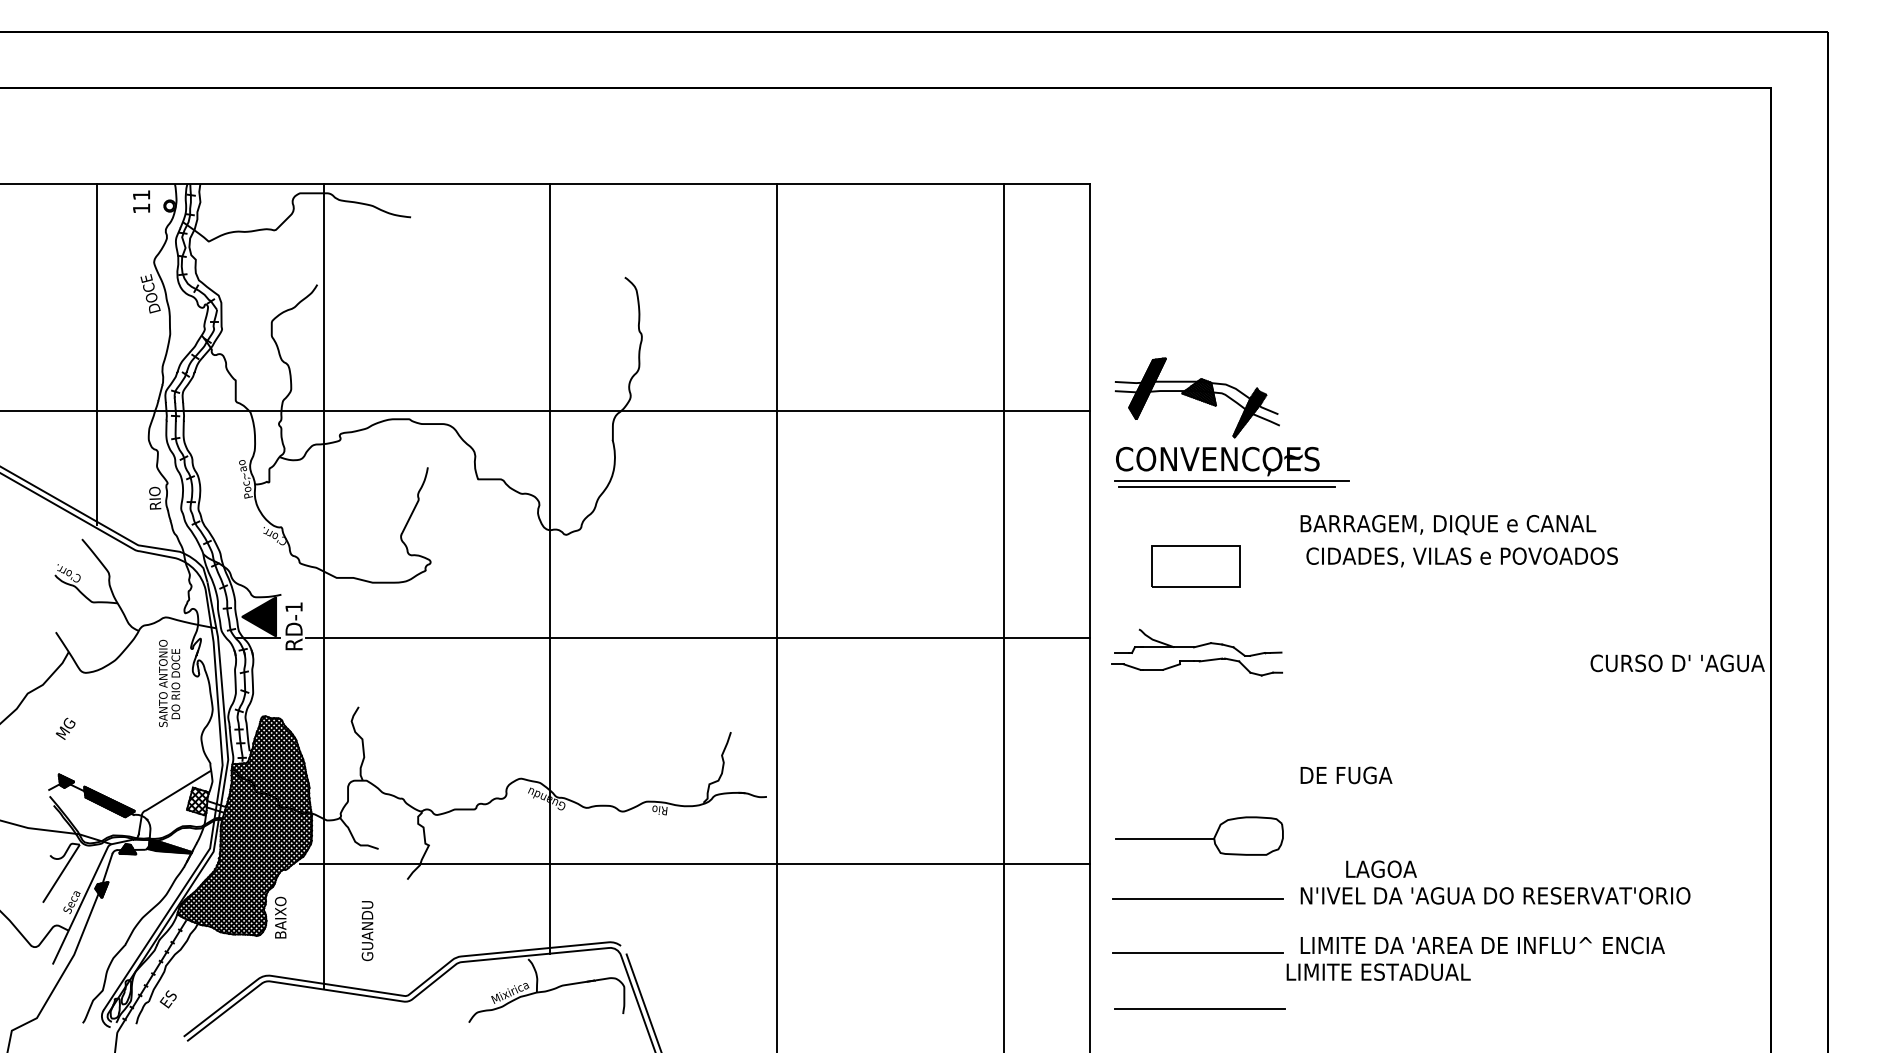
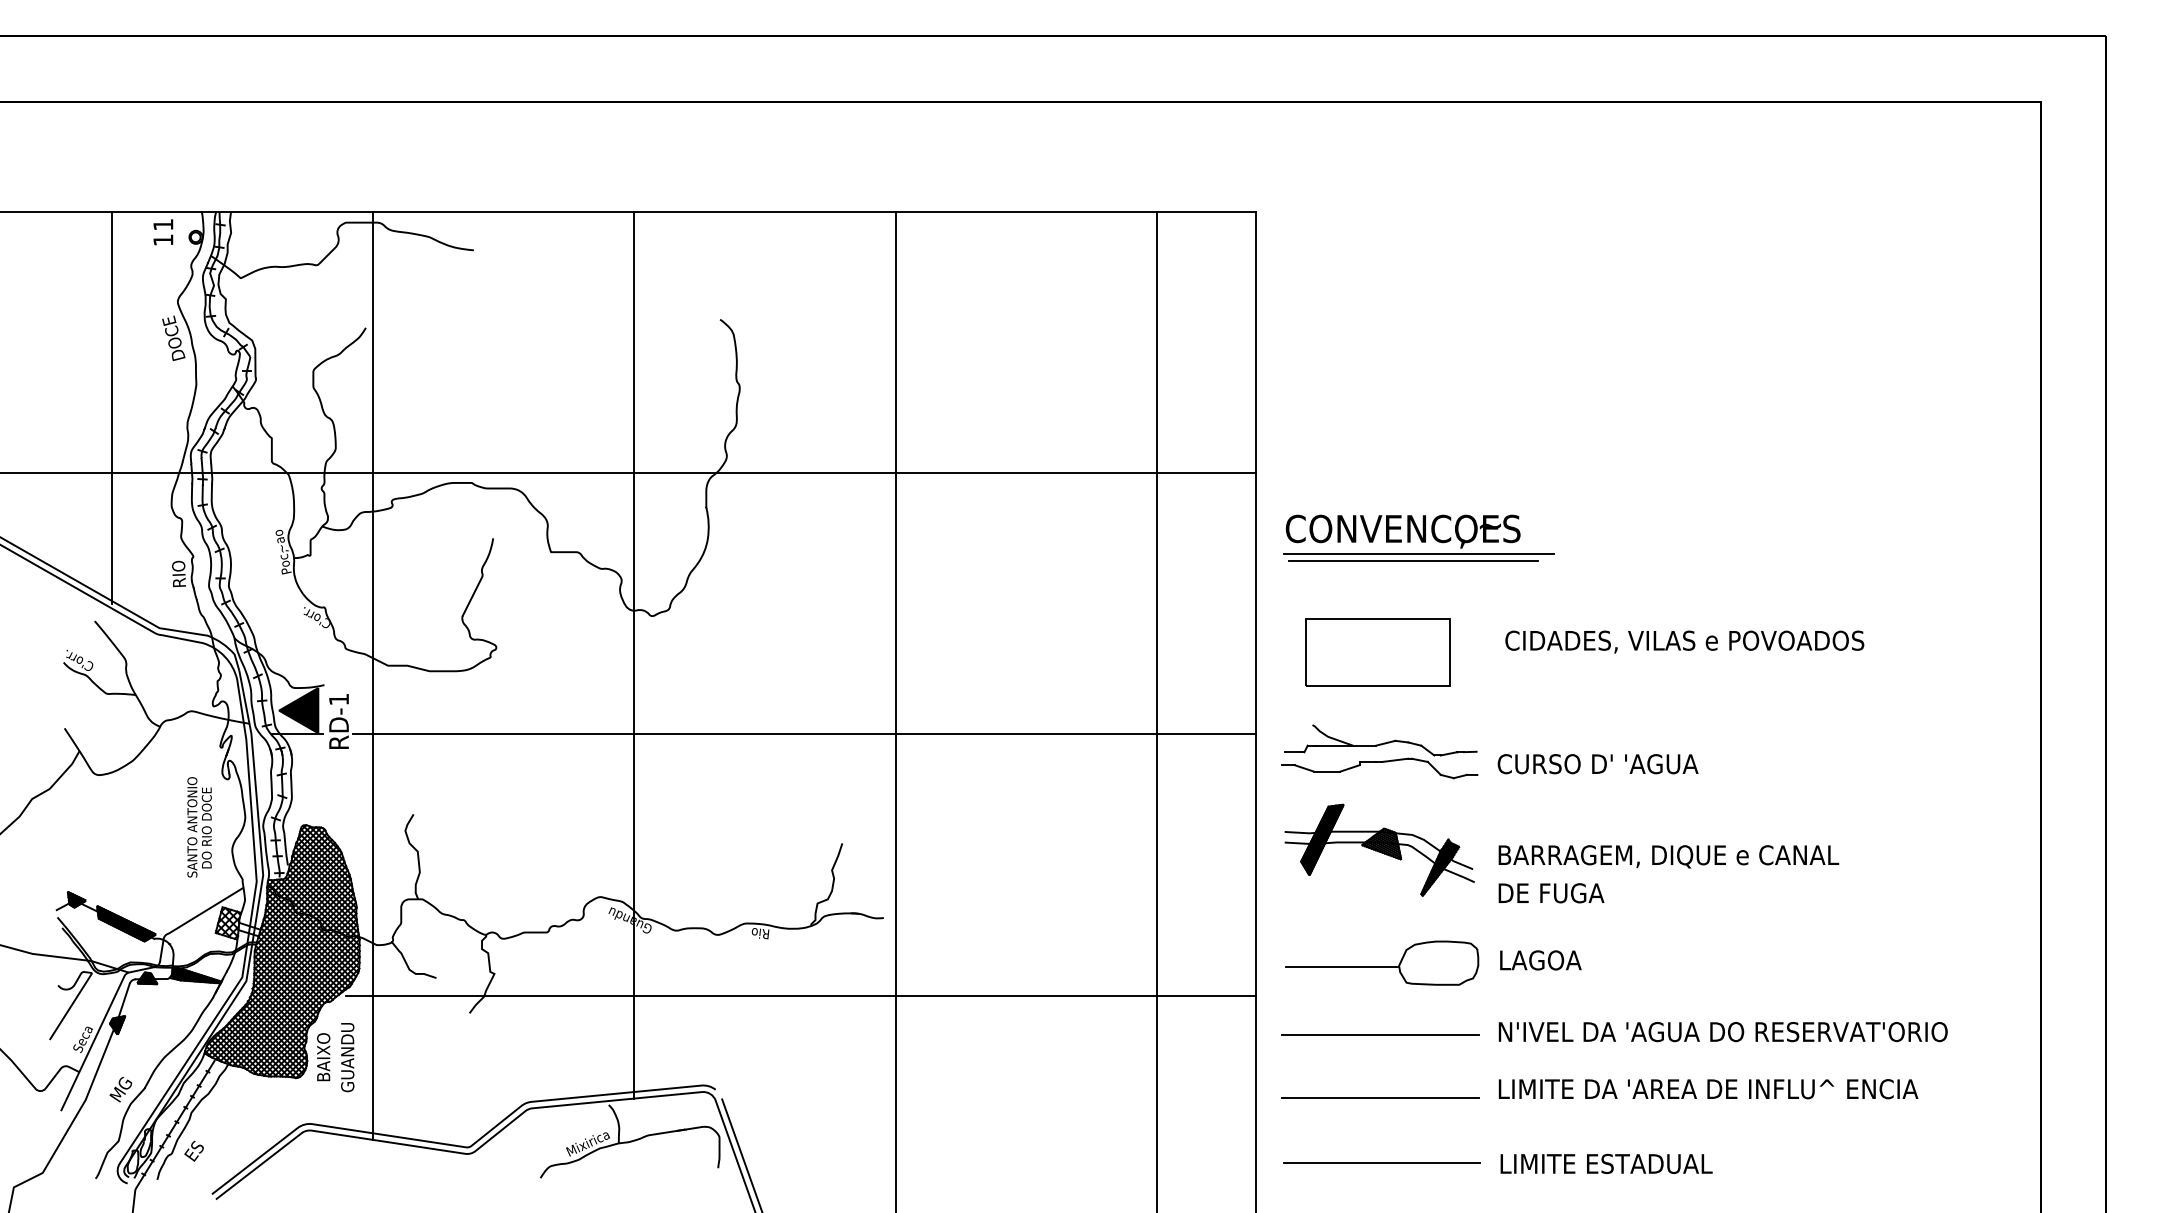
part: (1197, 397) -> (1379, 849), moved
text: (1448, 524) -> (1668, 856), moved
part: (1195, 566) -> (1377, 652), size x1.43
text: (1677, 663) -> (1597, 764), moved
text: (169, 683) -> (199, 827), moved
text: (65, 728) -> (120, 1089), moved
text: (1381, 869) -> (1540, 960), moved
text: (367, 930) -> (347, 1057), moved
text: (1378, 971) -> (1606, 1163), moved

